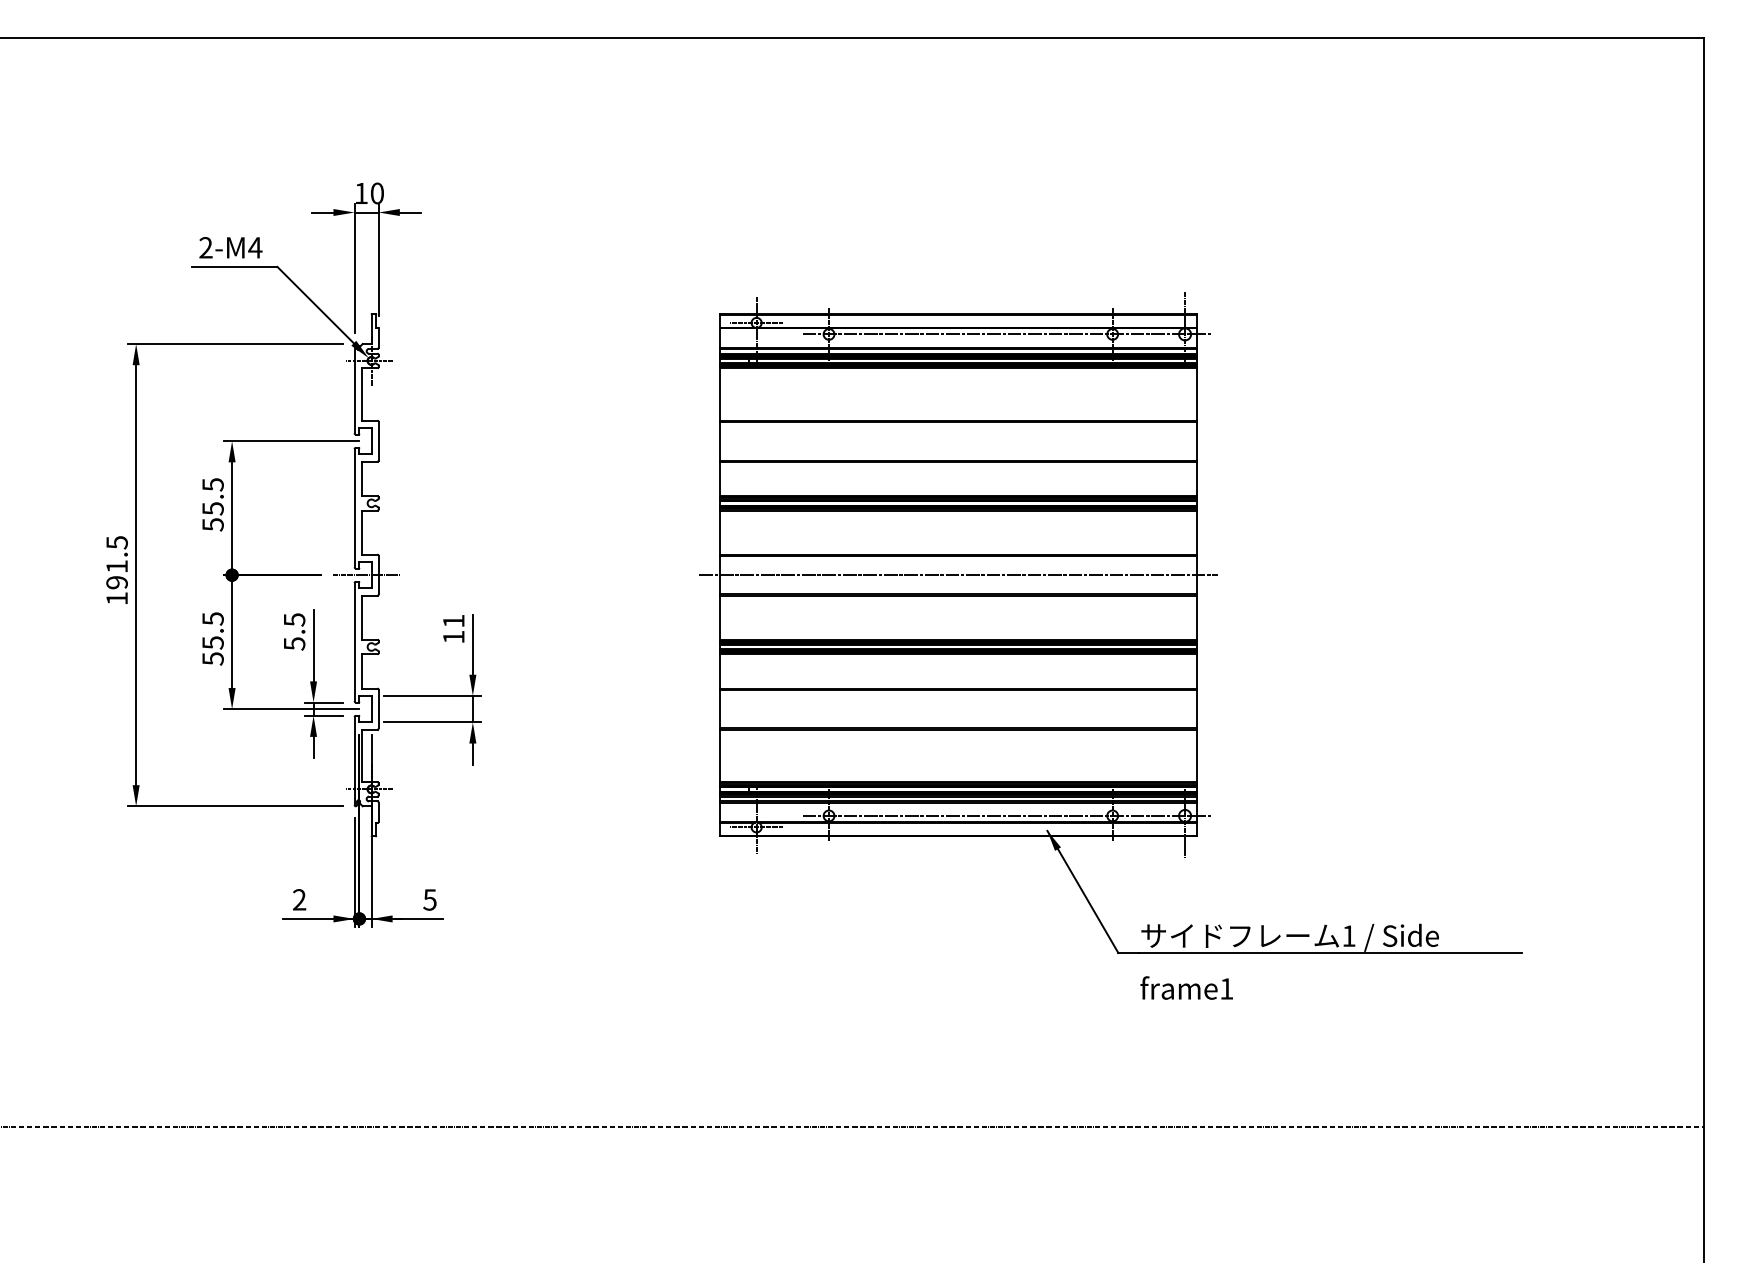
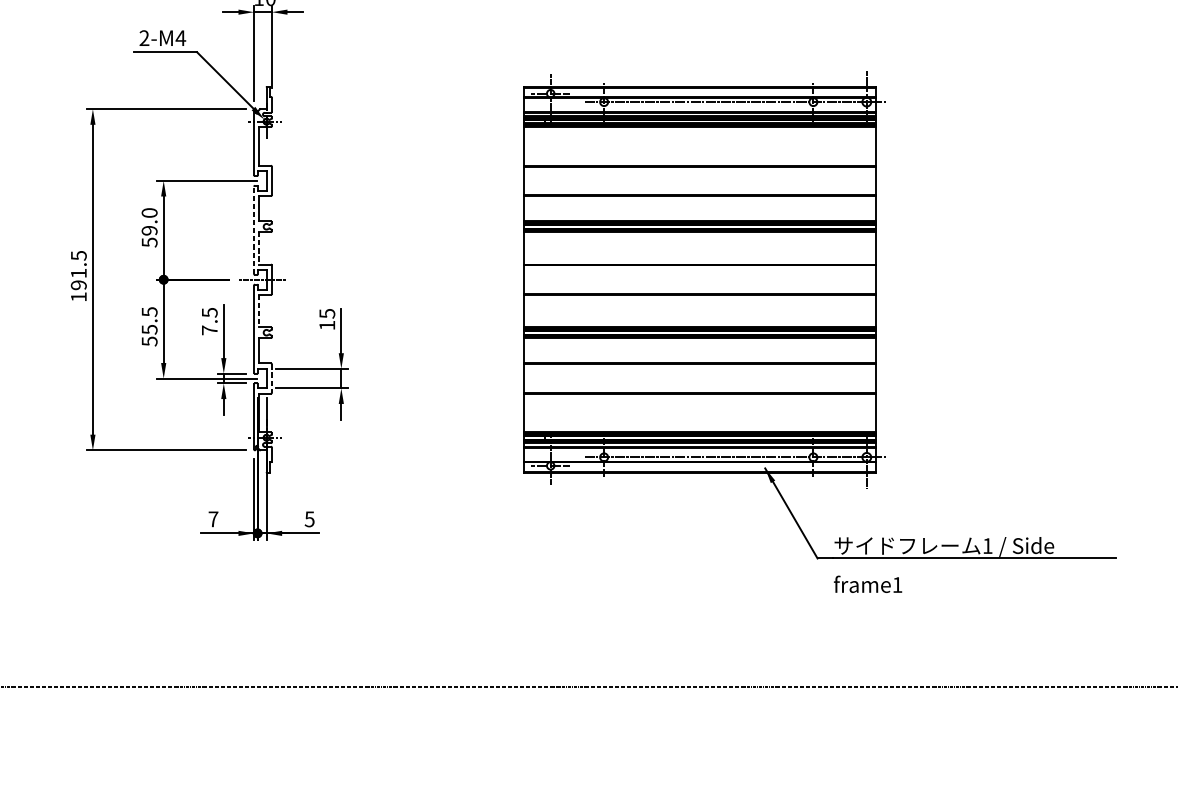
text: (212, 496) -> (149, 221), 55.5 -> 59.0
line: (354, 507) -> (254, 229), solid -> dashed
line: (361, 533) -> (259, 248), solid -> dashed
line: (958, 575) -> (699, 279), removed
line: (361, 618) -> (259, 311), solid -> dashed
text: (453, 621) -> (327, 313), 11 -> 15
text: (294, 643) -> (209, 330), 5.5 -> 7.5
line: (378, 709) -> (271, 378), solid -> dashed
text: (299, 899) -> (213, 519), 2 -> 7

